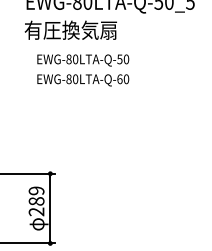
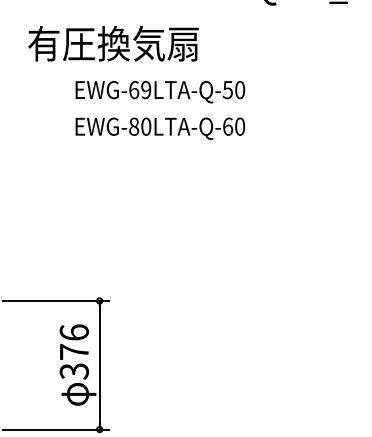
text: (70, 29) -> (112, 42), moved
text: (72, 59) -> (140, 90), EWG-80LTA-Q-50 -> EWG-69LTA-Q-50
text: (36, 201) -> (74, 352), 289 -> 376

